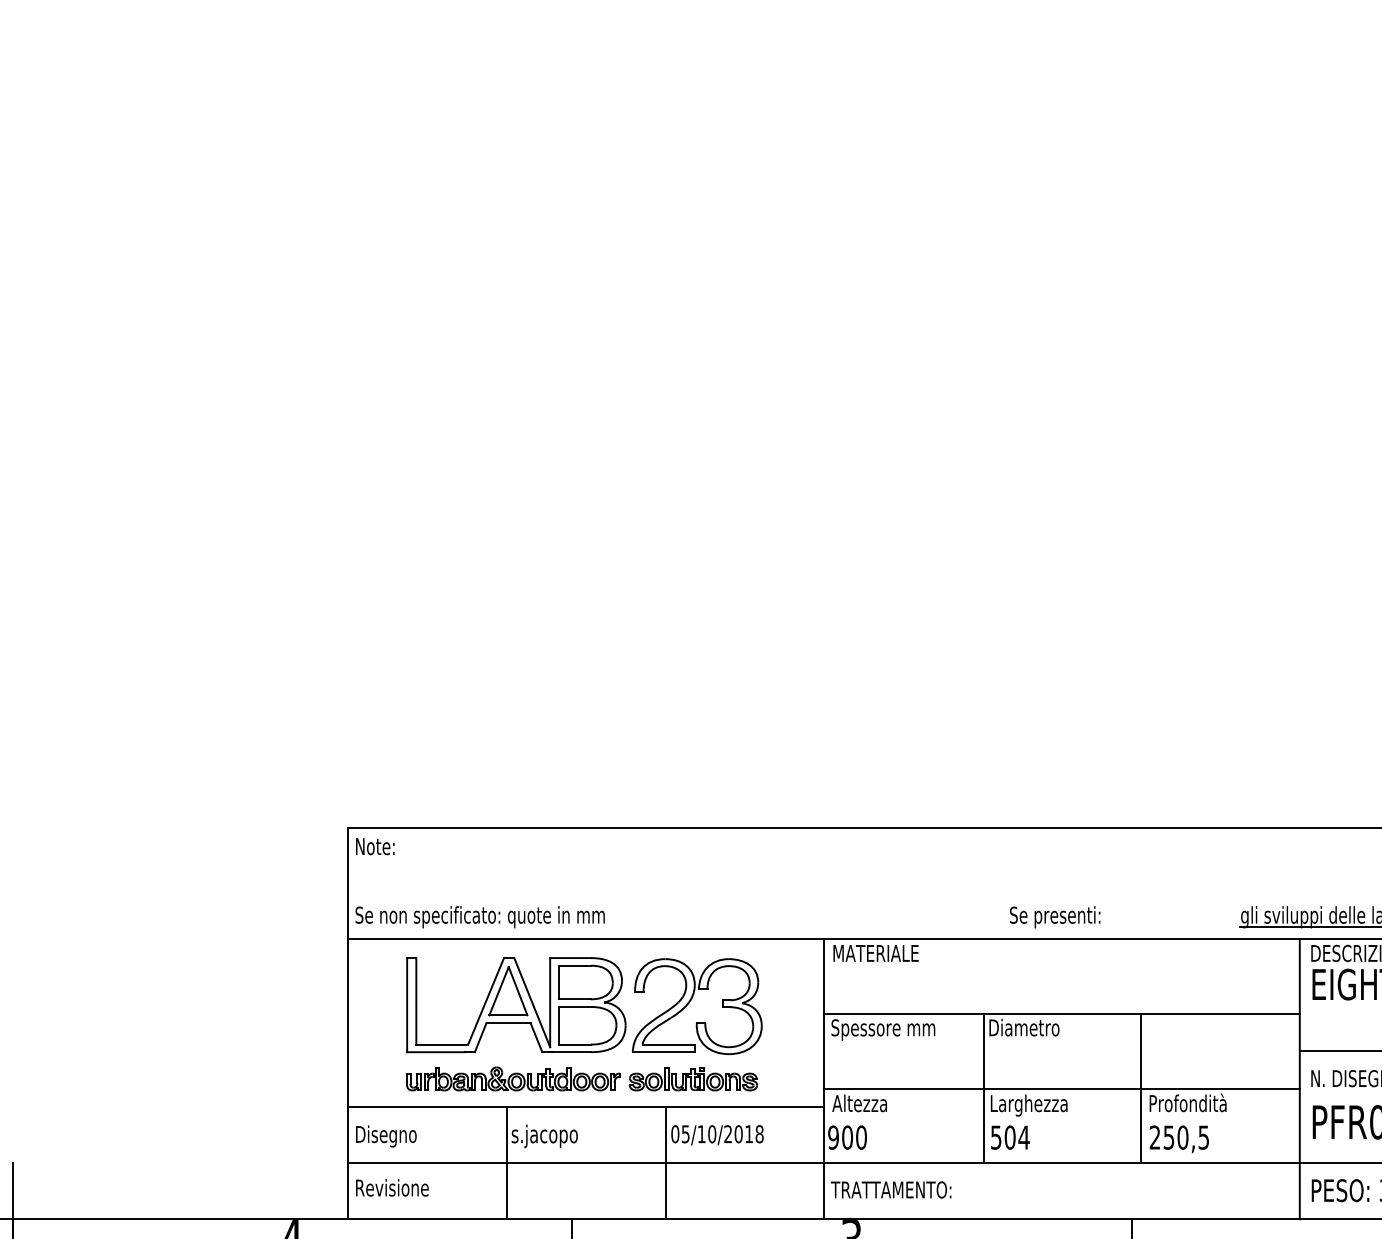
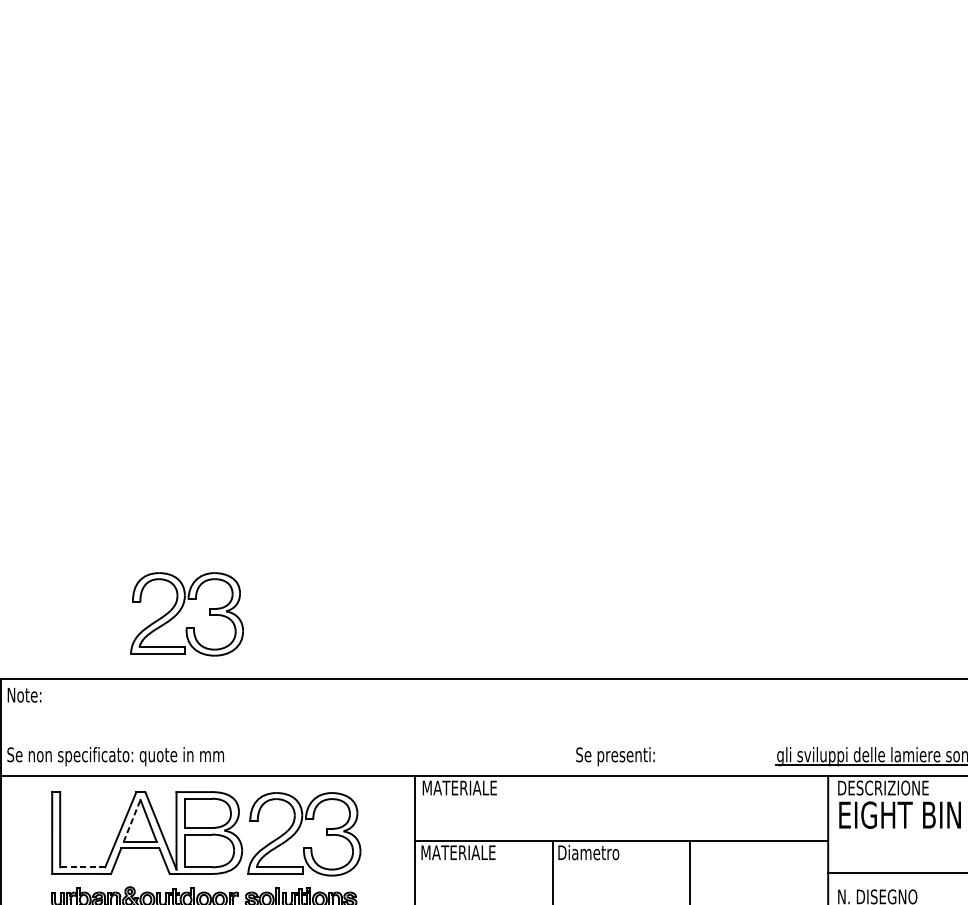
part: (555, 749) -> (181, 610), added
line: (499, 991) -> (132, 821), solid -> dashed
text: (883, 1029) -> (466, 854), Spessore mm -> MATERIALE
line: (442, 1044) -> (82, 867), solid -> dashed

